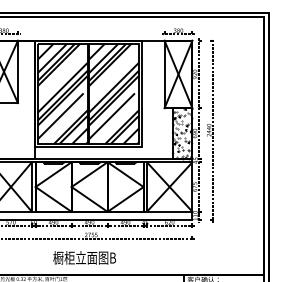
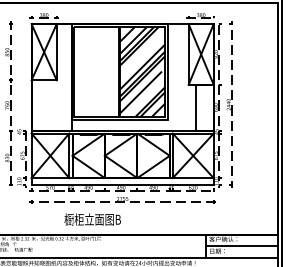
hatch: (62, 93) -> (96, 71), removed
hatch: (182, 133) -> (204, 107), removed
text: (84, 257) -> (92, 219), moved

